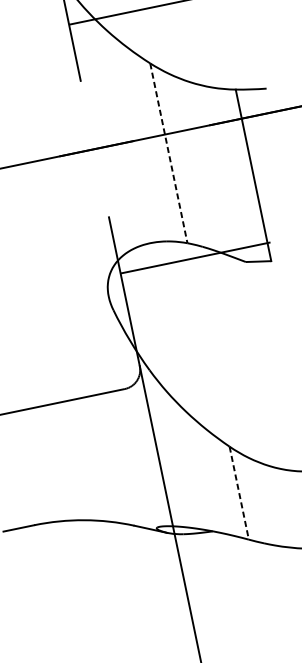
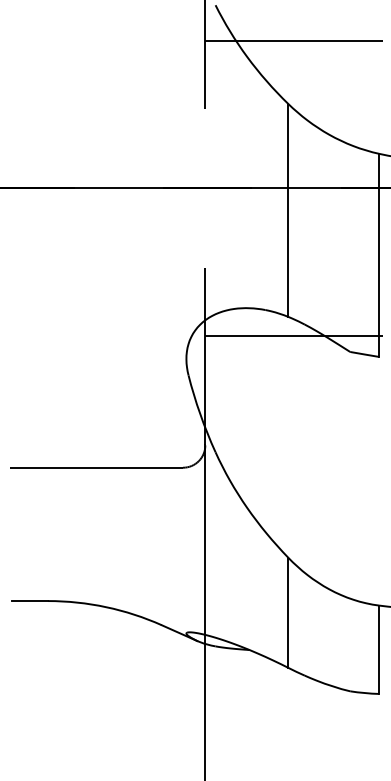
line: (168, 153) -> (288, 210), dashed -> solid
line: (239, 493) -> (288, 613), dashed -> solid

